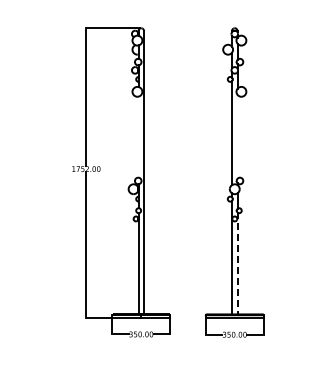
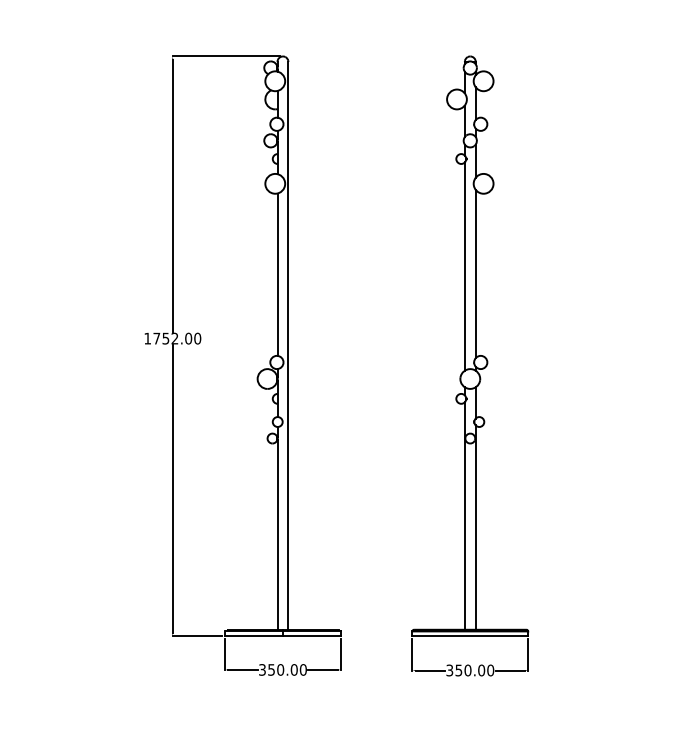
line: (138, 136) -> (277, 273), added
line: (237, 136) -> (475, 273), added
line: (237, 263) -> (475, 527), dashed -> solid

